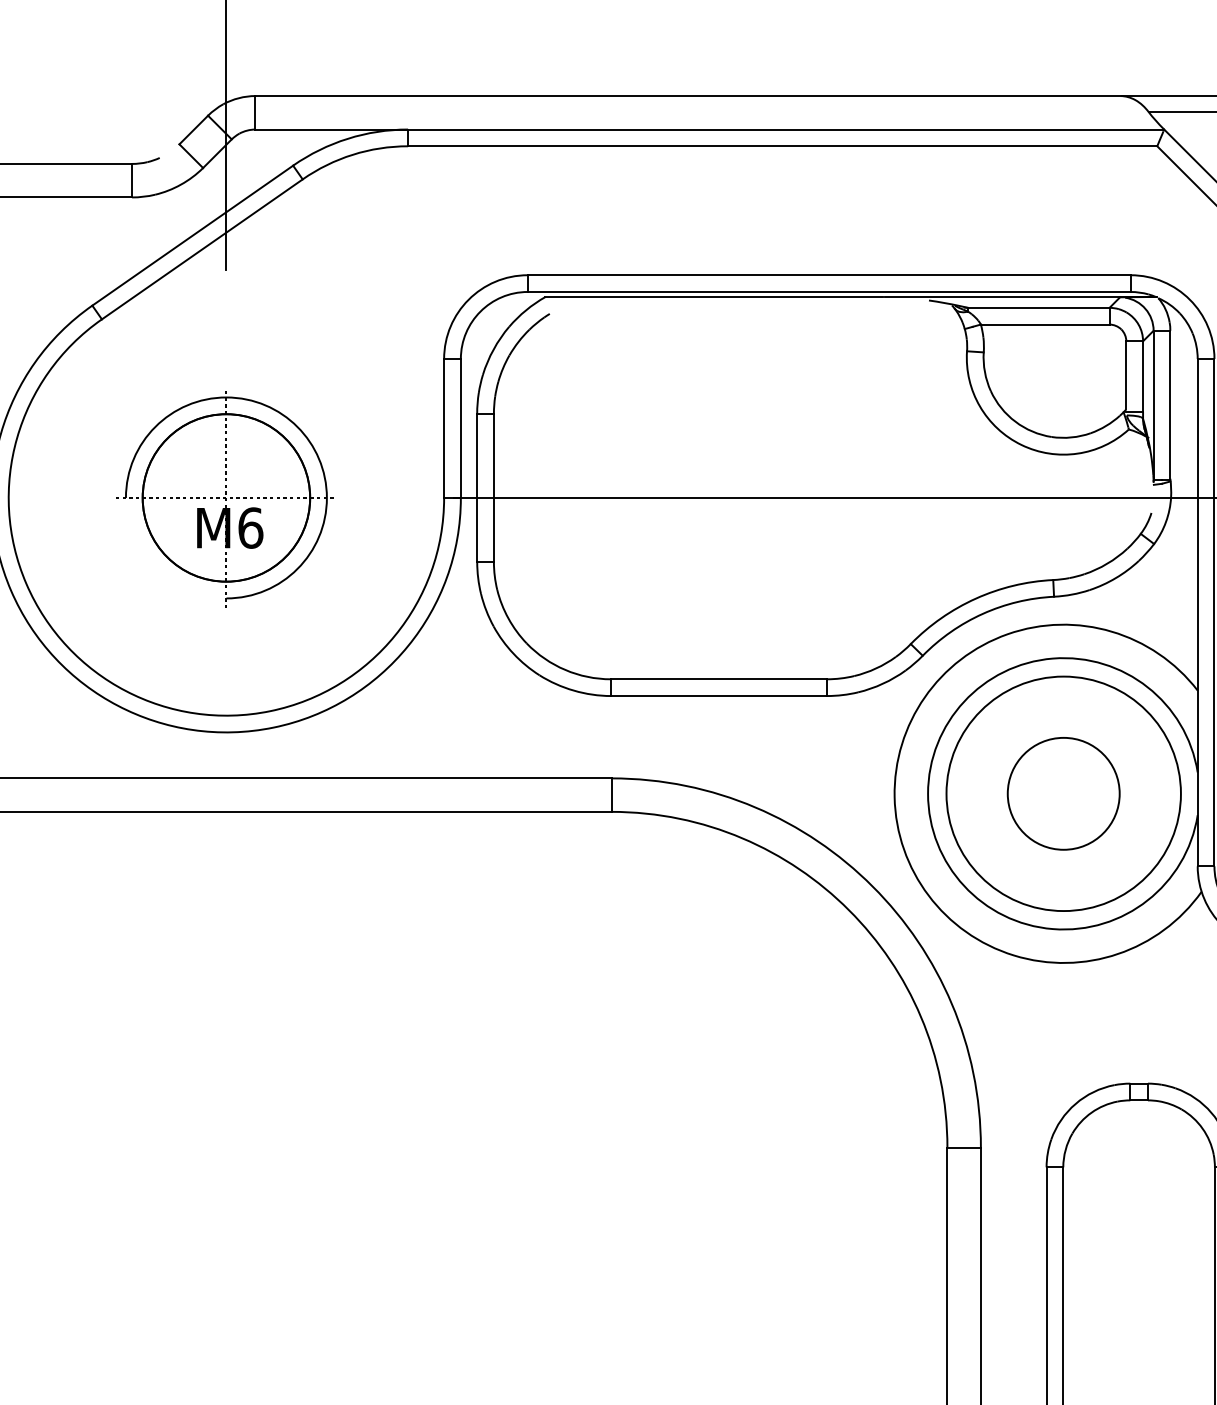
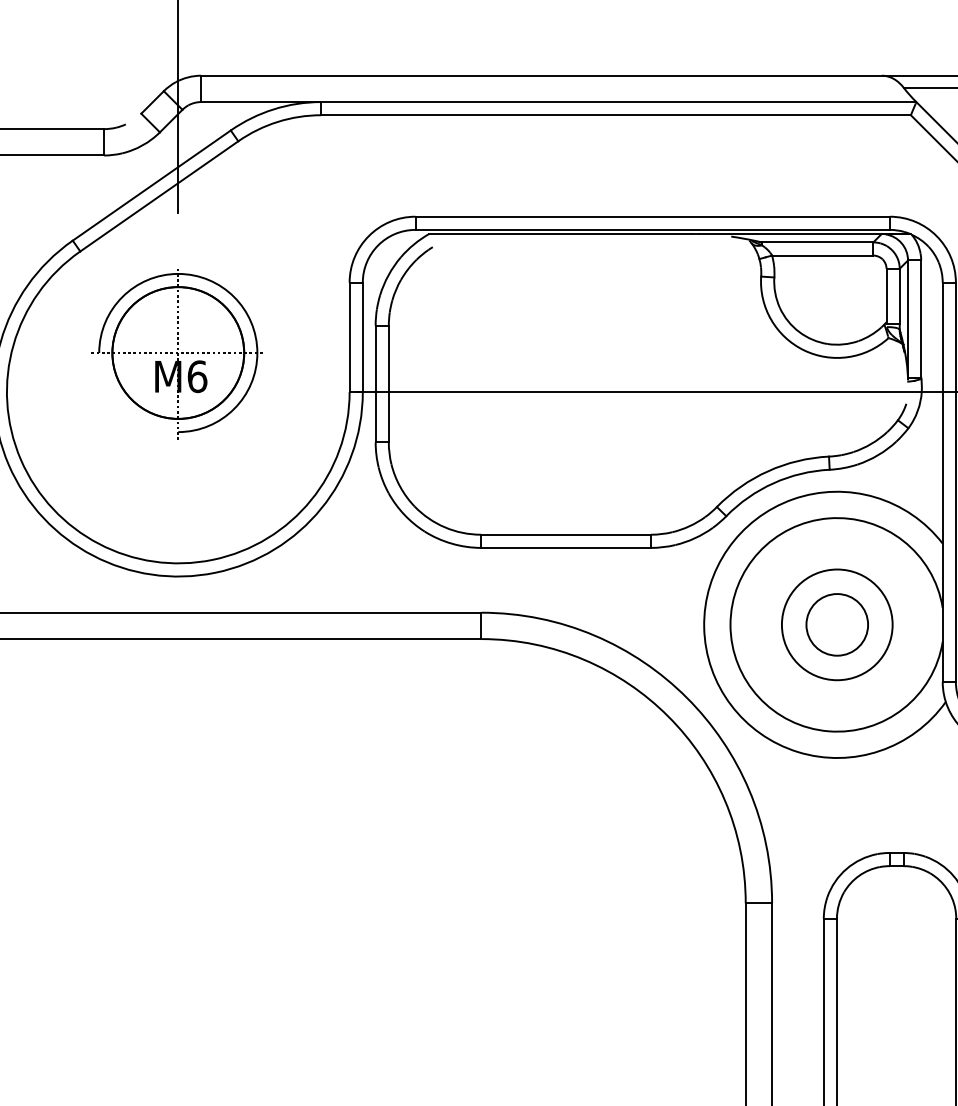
part: (224, 499) -> (176, 354), moved
circle: (1064, 793) -> (837, 624), size x0.6
circle: (1064, 793) -> (837, 624), size x0.7

